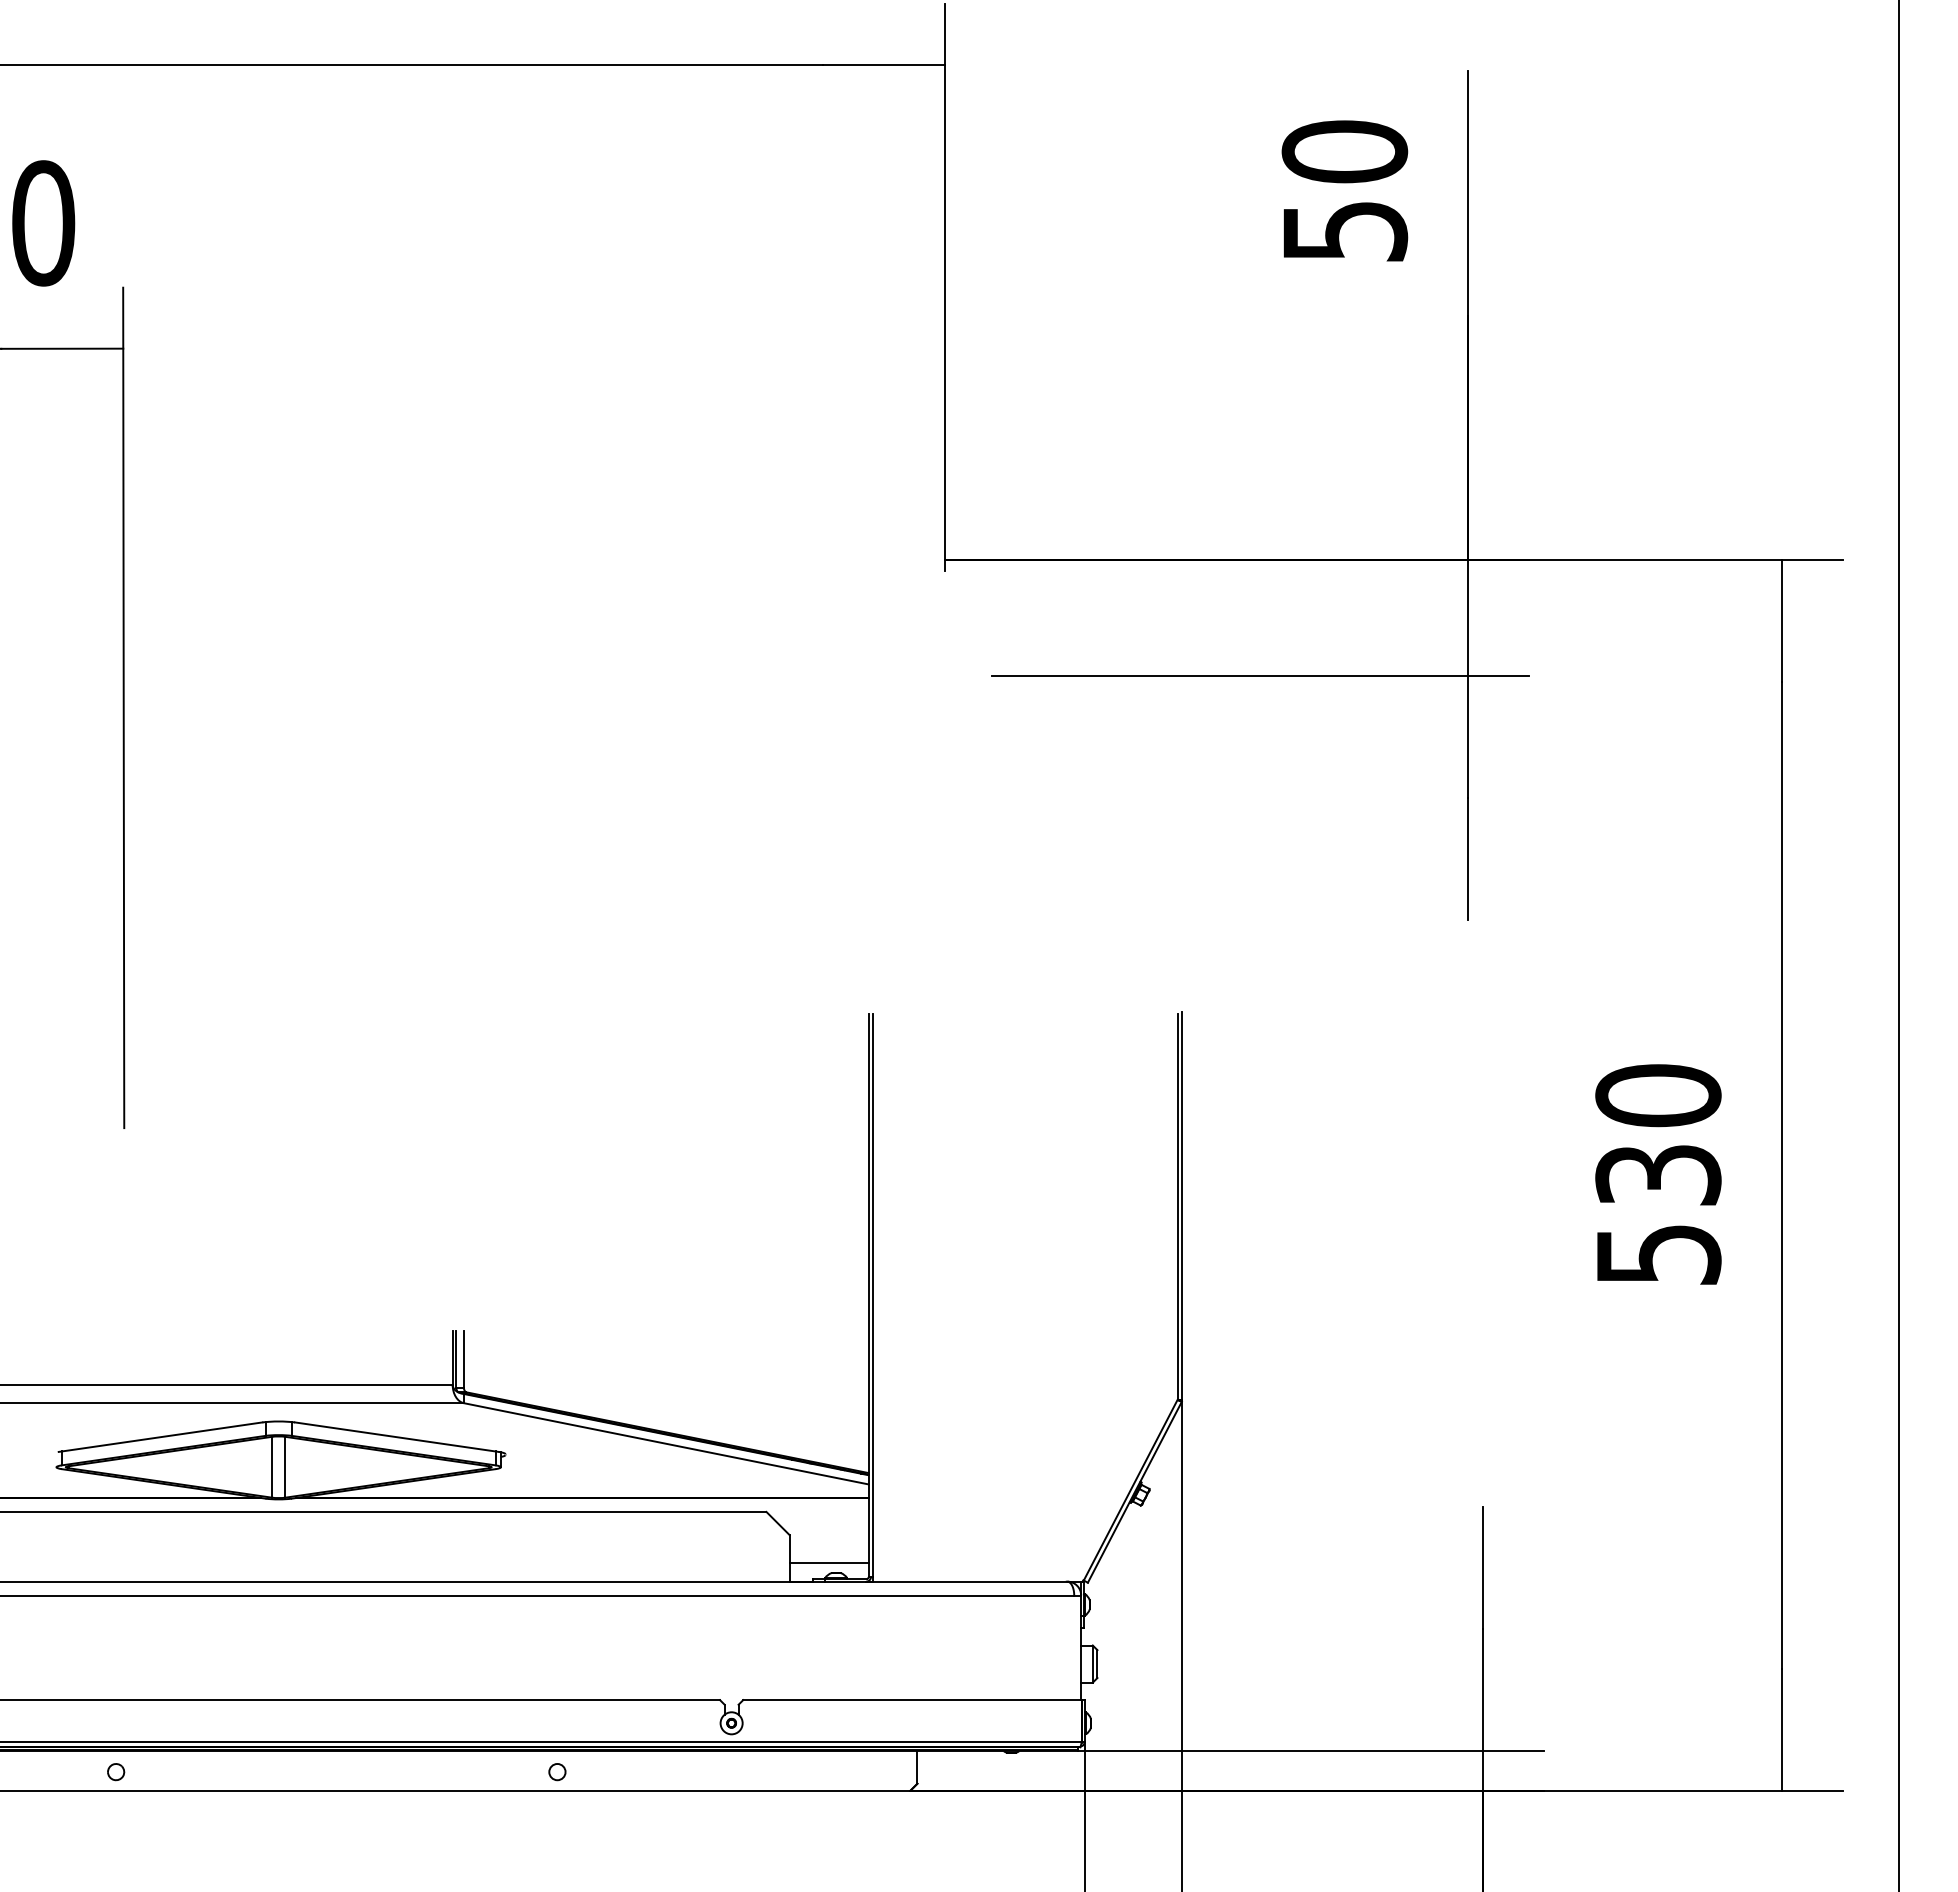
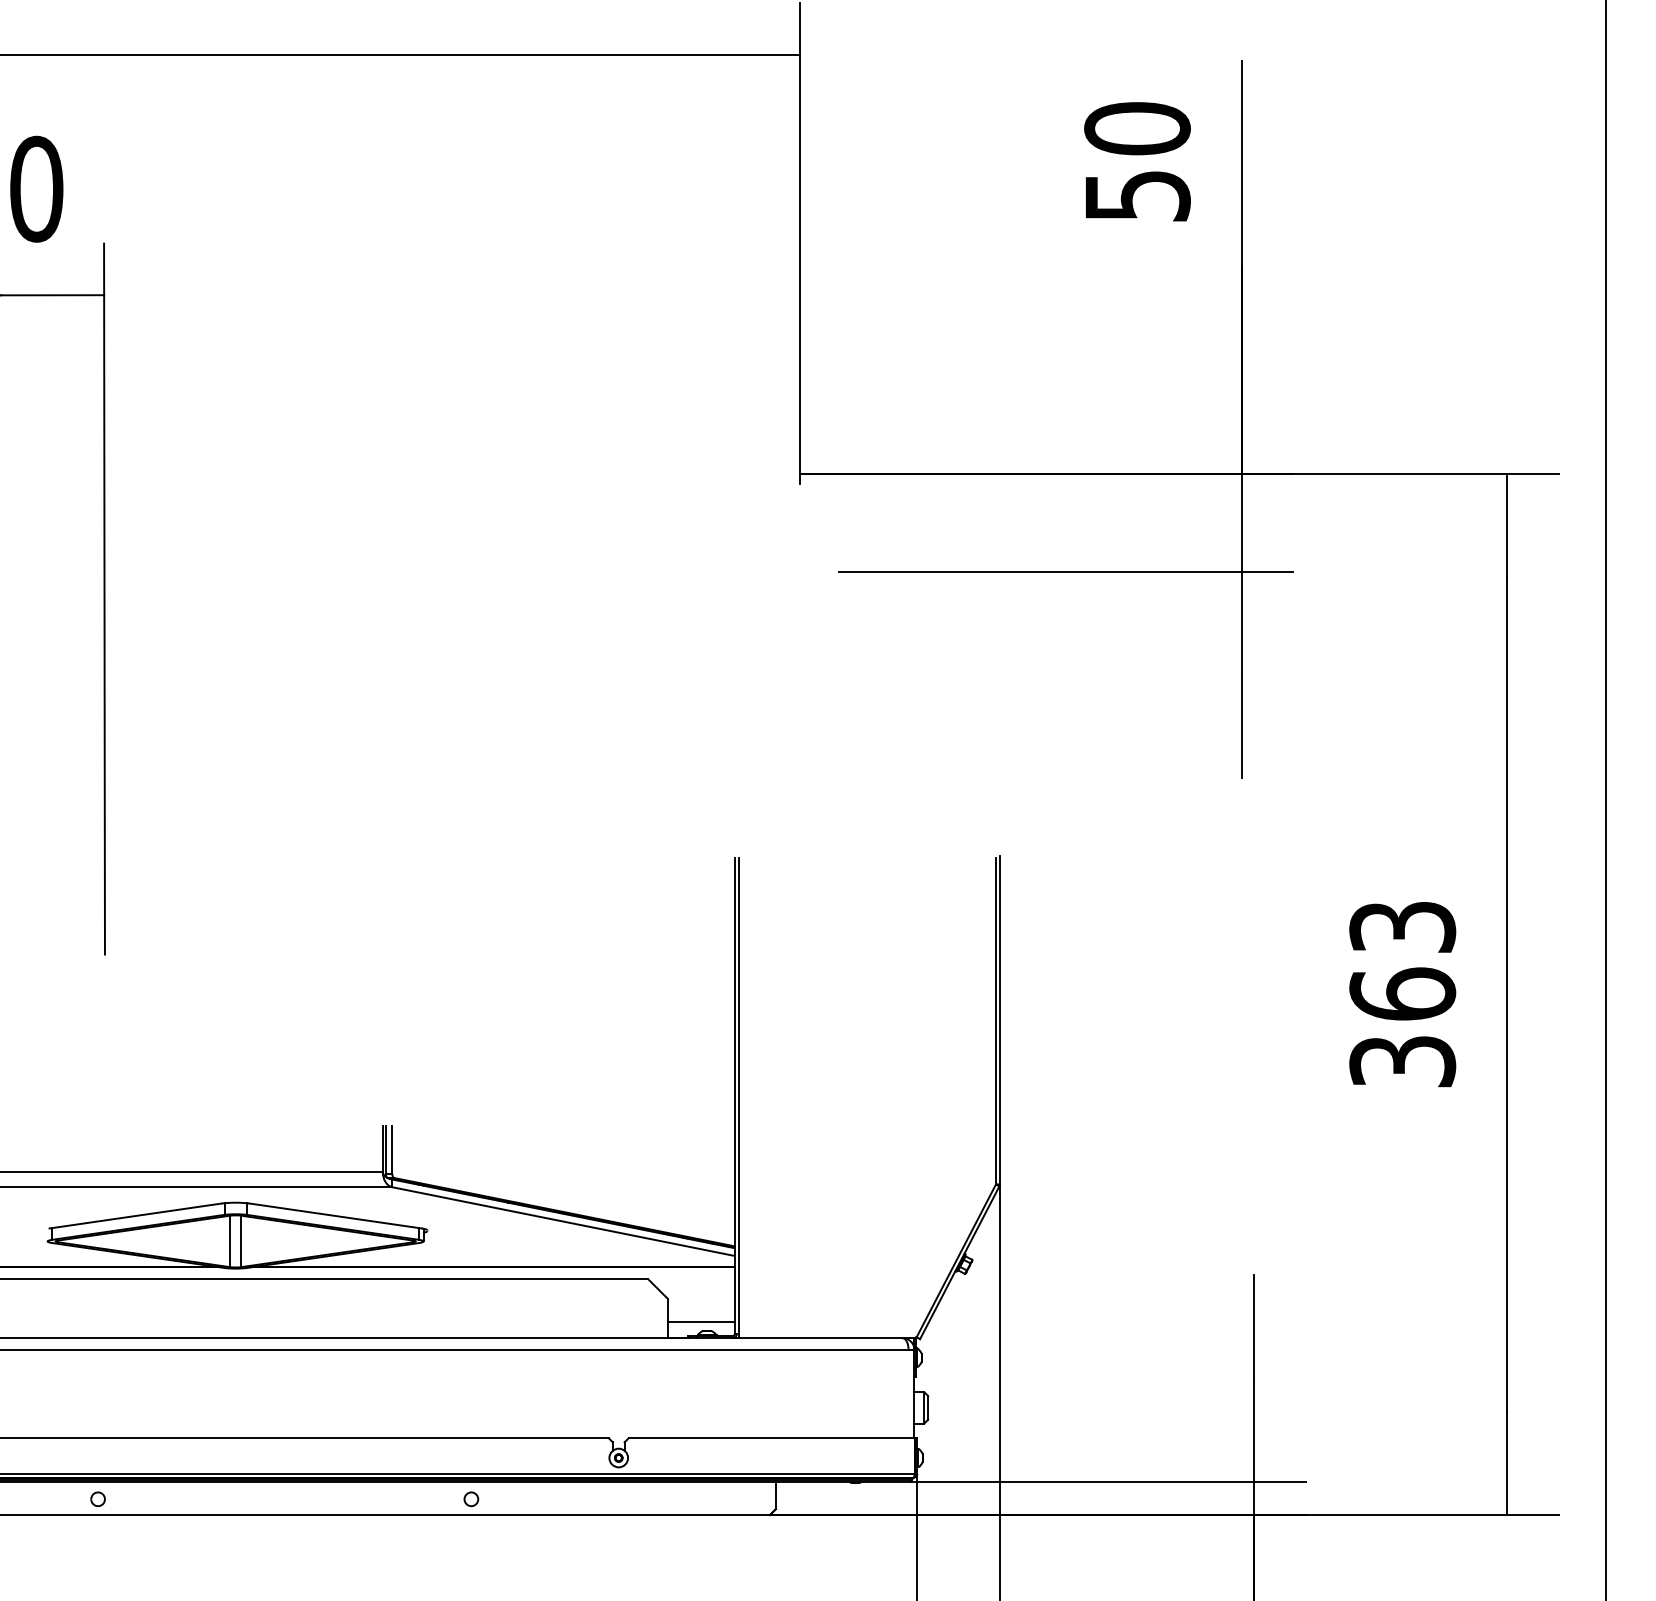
text: (1658, 1174) -> (1402, 993), 530 -> 363

